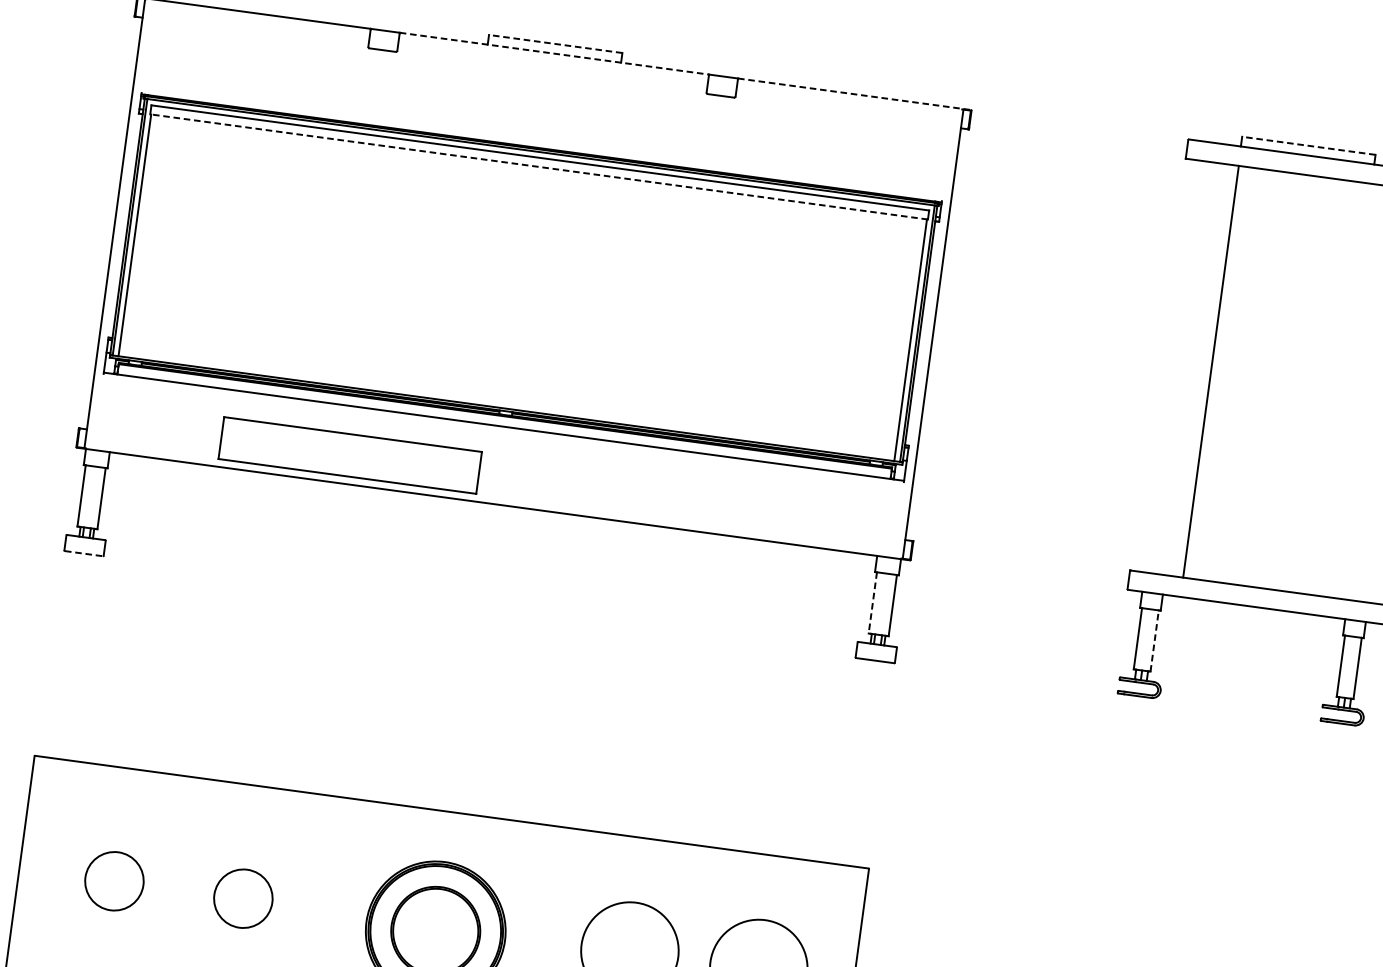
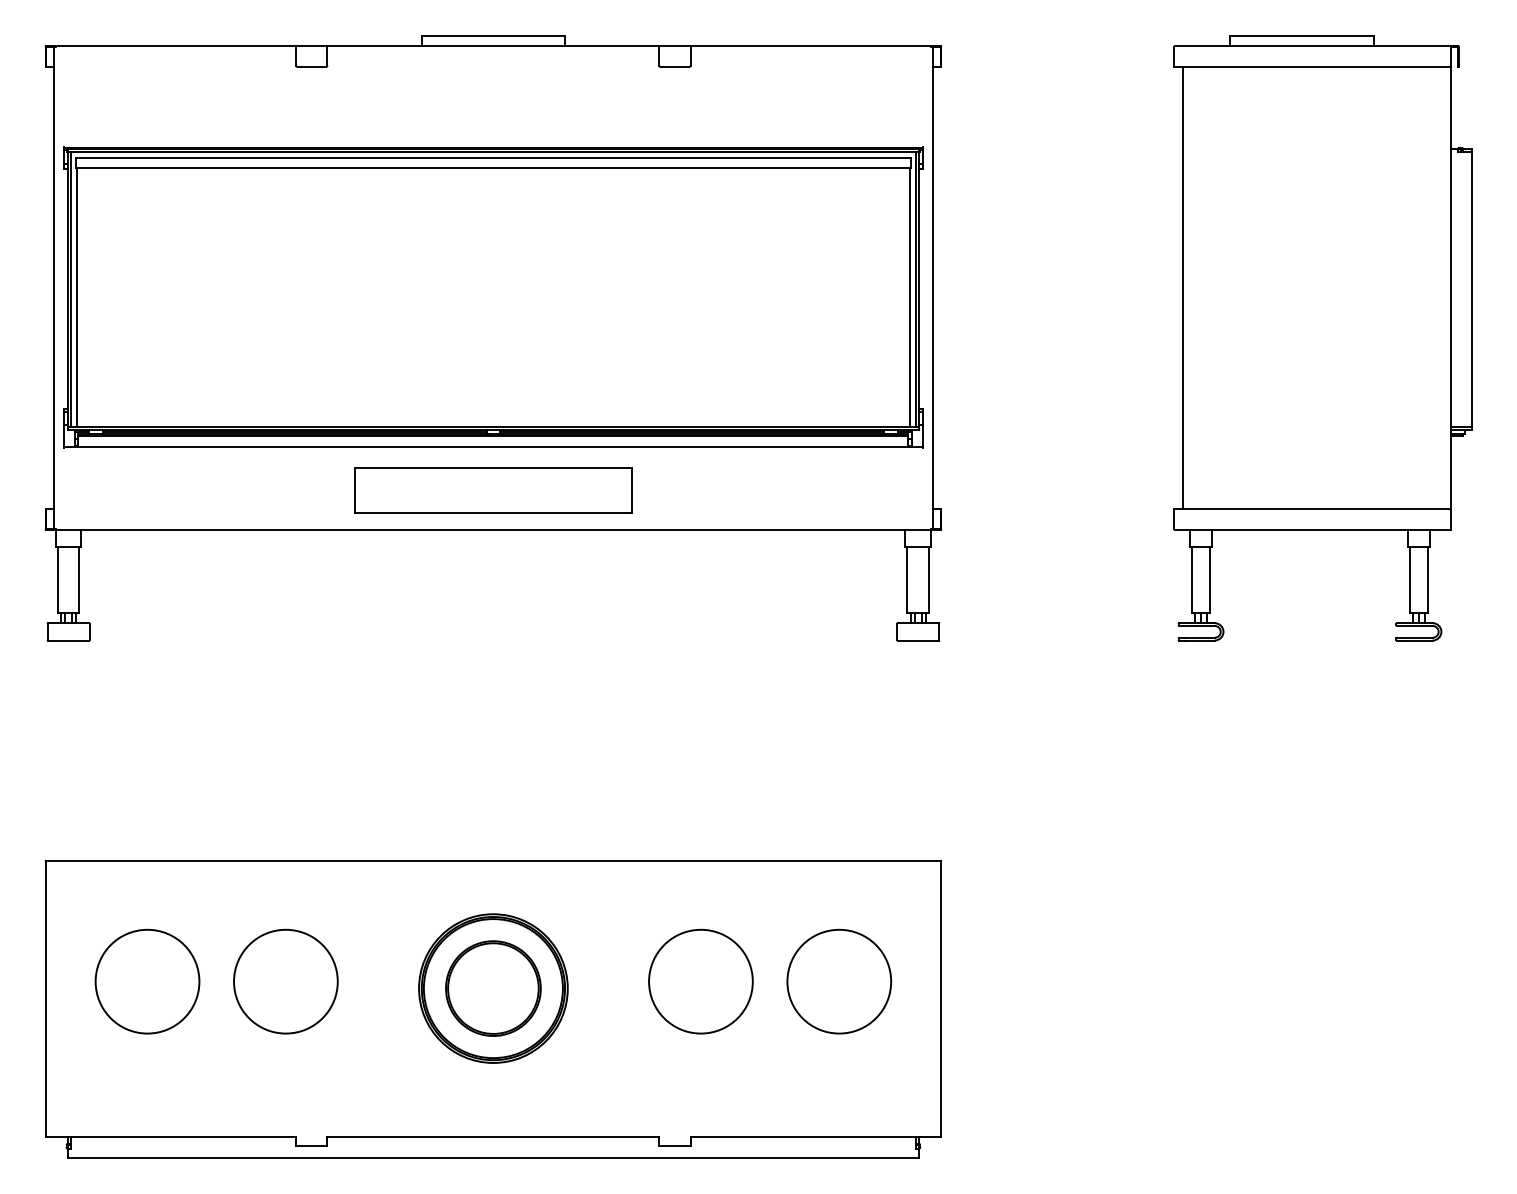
line: (555, 43) -> (493, 35), dashed -> solid
line: (554, 53) -> (493, 46), dashed -> solid
line: (855, 94) -> (816, 46), dashed -> solid
line: (1309, 145) -> (1302, 35), dashed -> solid
line: (538, 166) -> (492, 167), dashed -> solid
line: (1211, 372) -> (1183, 288), moved
part: (350, 455) -> (493, 490), moved
line: (84, 553) -> (69, 640), dashed -> solid
line: (872, 602) -> (907, 579), dashed -> solid
line: (1155, 640) -> (1210, 579), dashed -> solid
circle: (114, 881) -> (147, 981), size x1.67
circle: (242, 898) -> (285, 981), size x1.67

